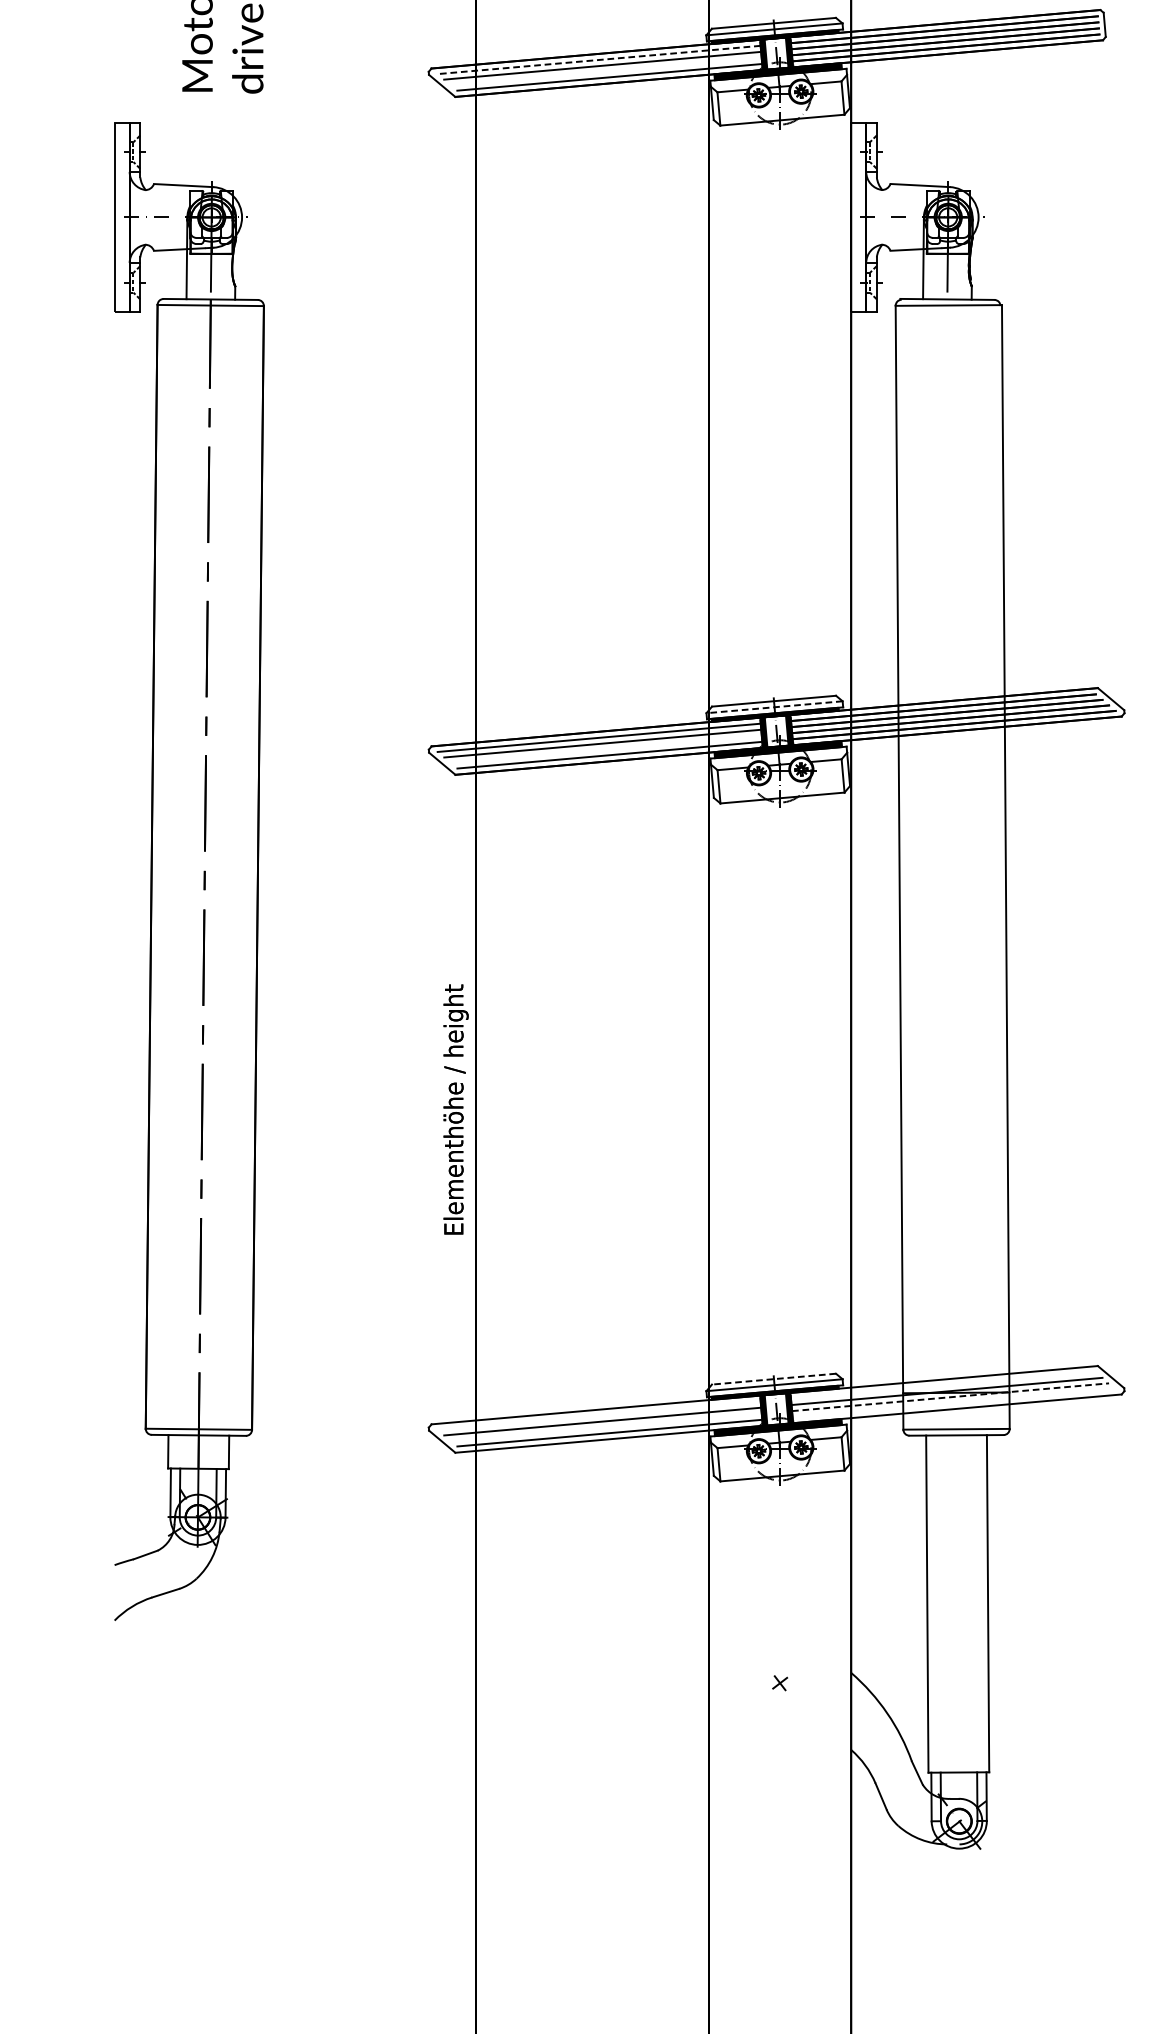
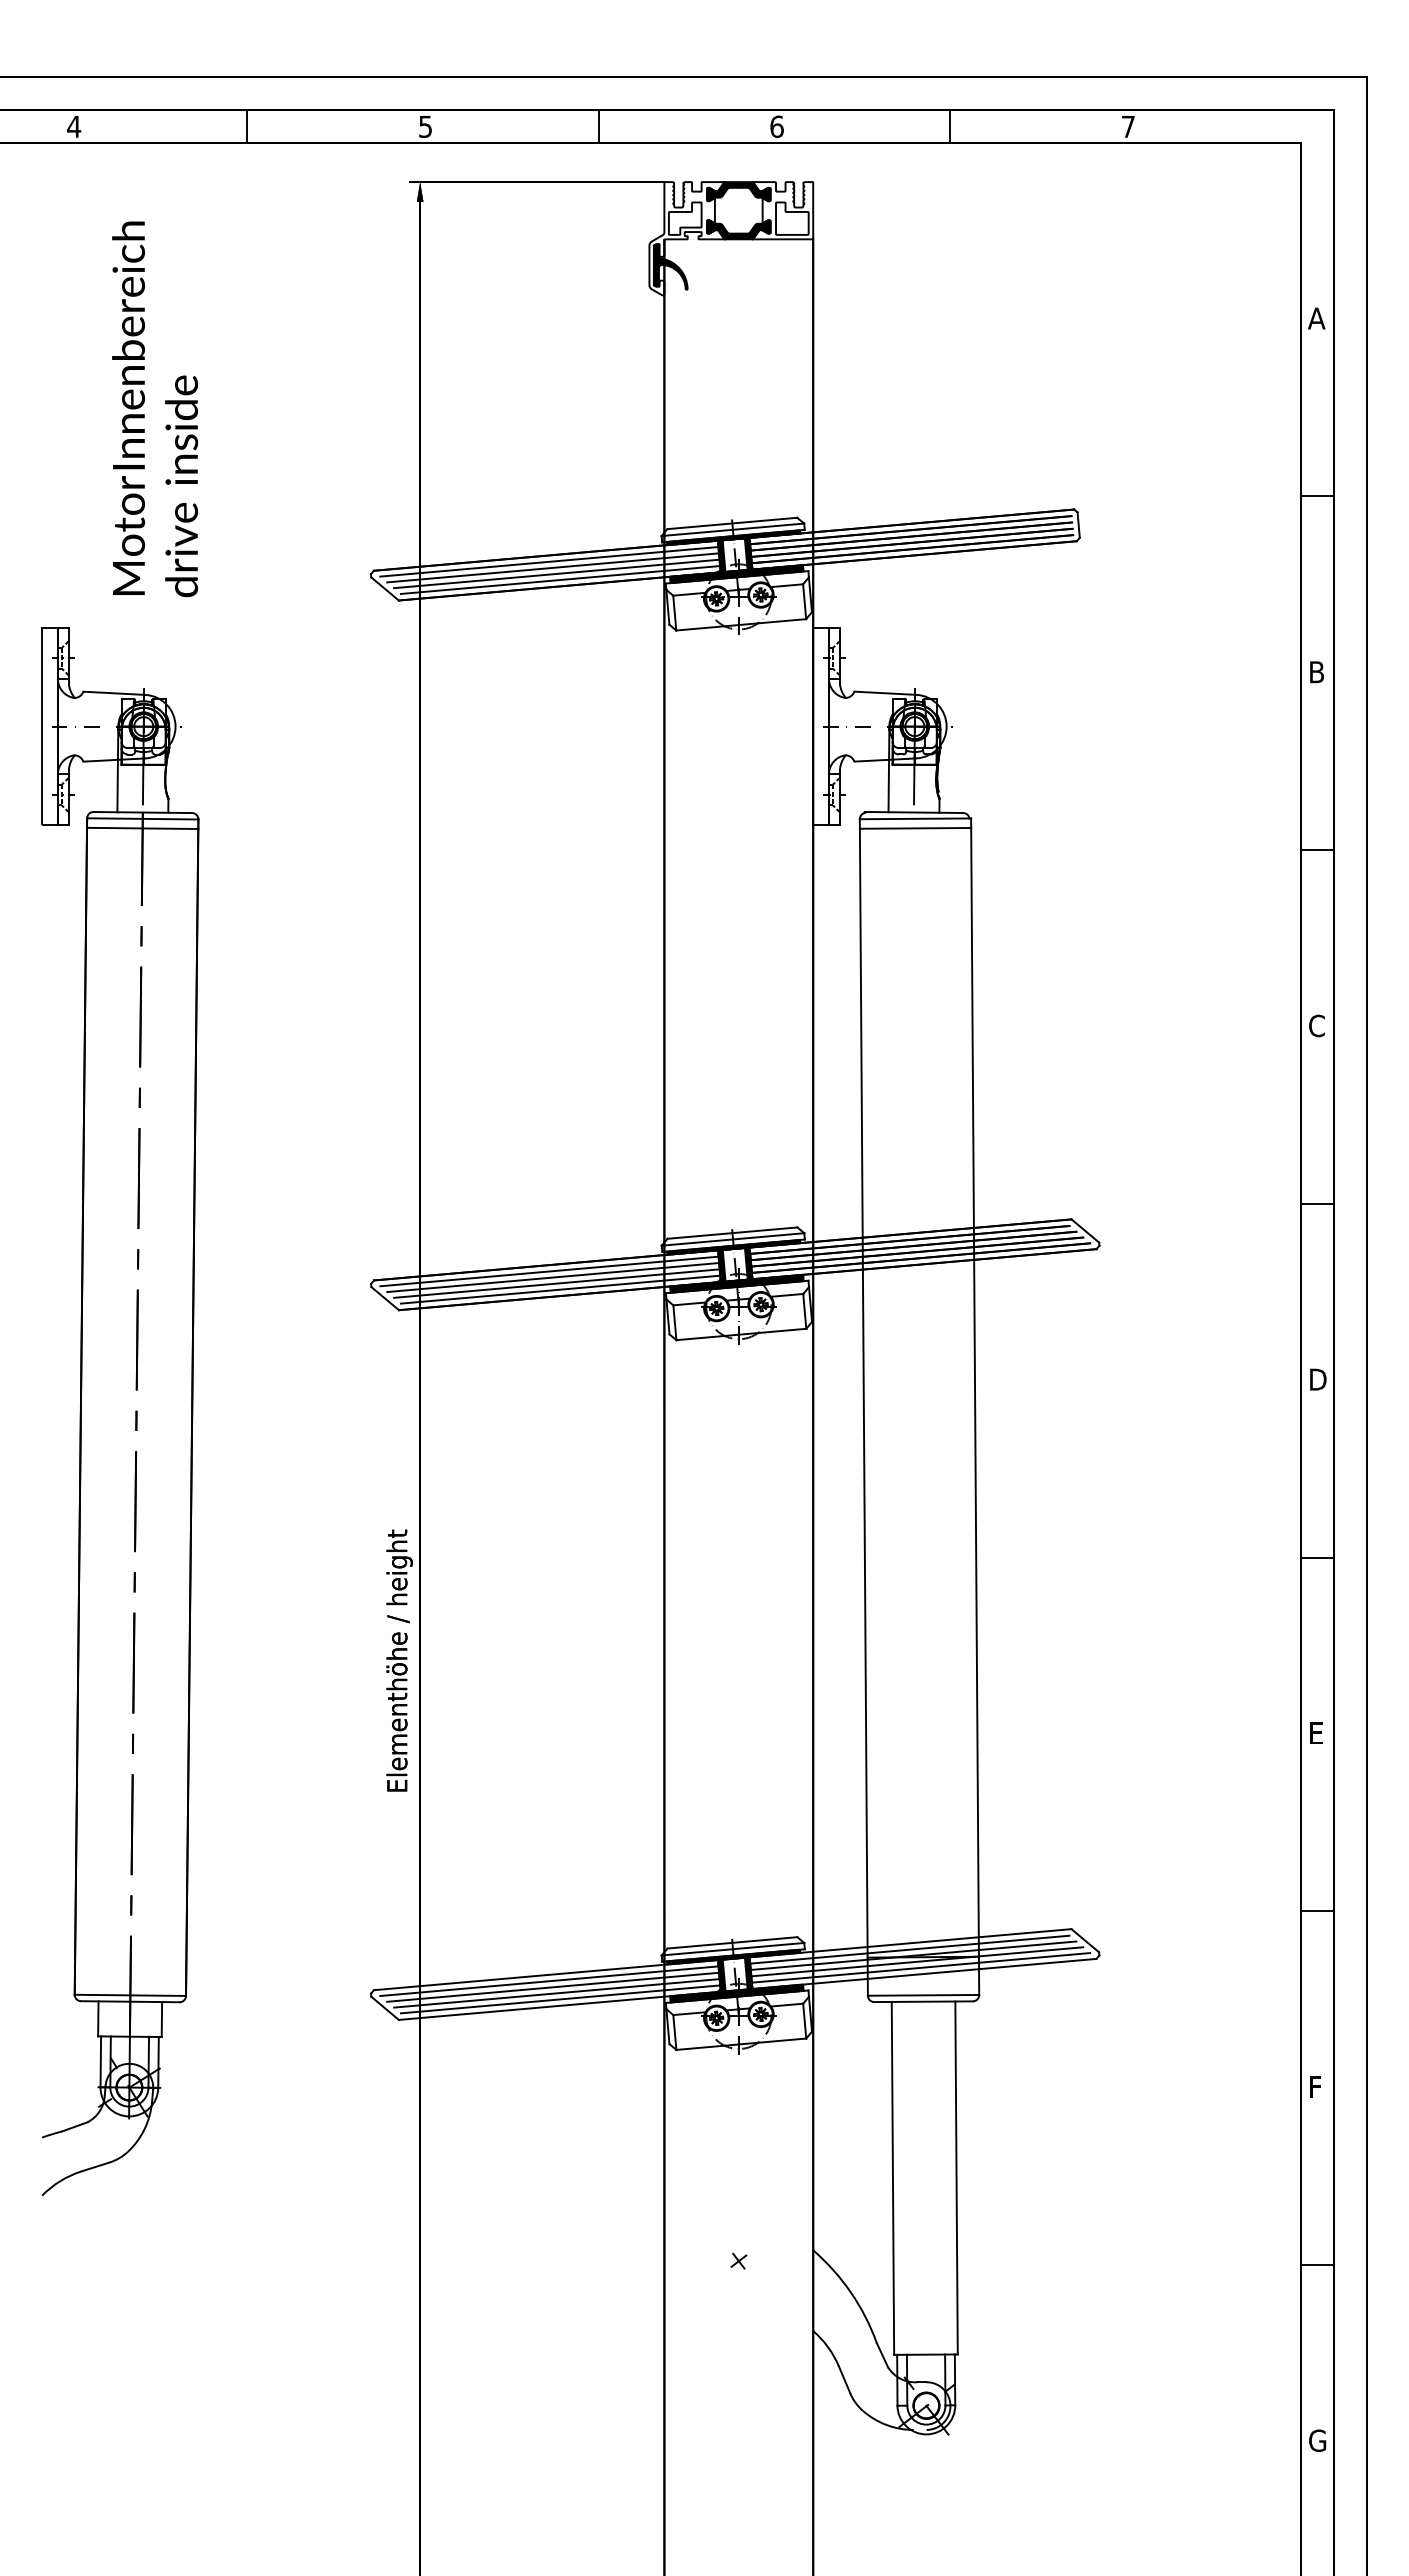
line: (599, 59) -> (549, 561), dashed -> solid
line: (605, 71) -> (556, 573), added
line: (210, 314) -> (142, 828), added
line: (948, 314) -> (915, 828), added
line: (775, 707) -> (733, 1239), dashed -> solid
line: (605, 749) -> (556, 1283), added
line: (773, 1378) -> (731, 1942), dashed -> solid
line: (943, 1385) -> (909, 1949), added
line: (950, 1396) -> (917, 1961), dashed -> solid
line: (953, 1402) -> (920, 1967), added
line: (599, 1416) -> (549, 1981), added
line: (605, 1427) -> (556, 1993), added

